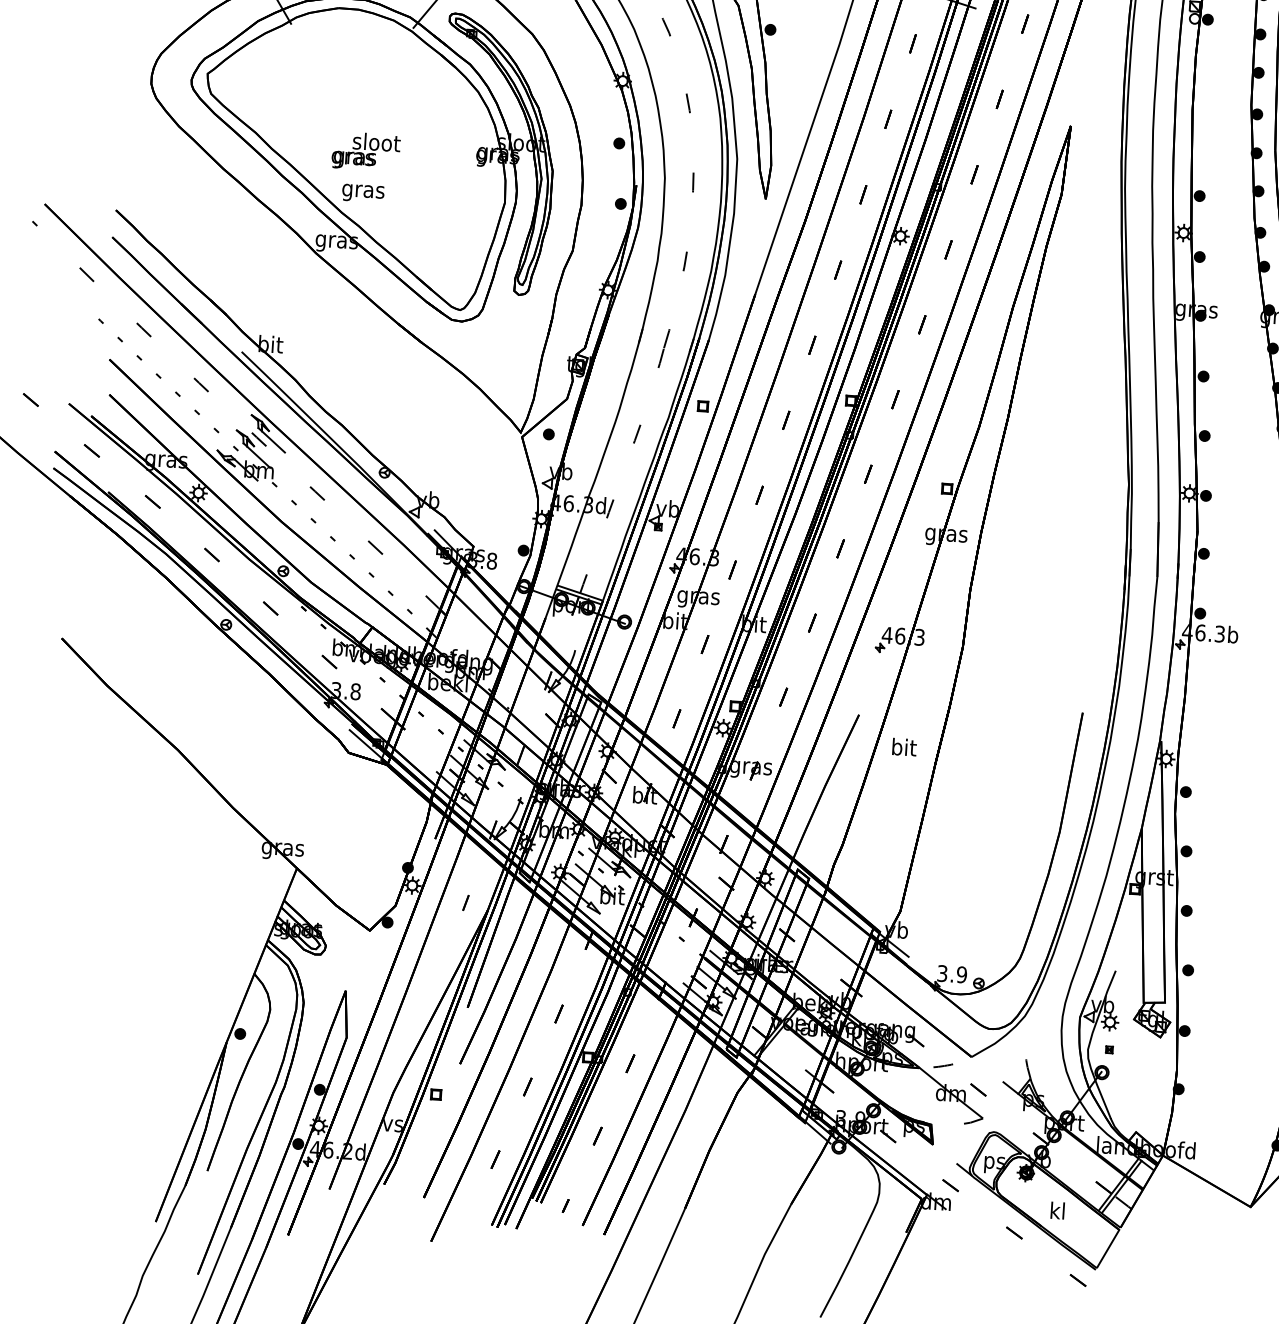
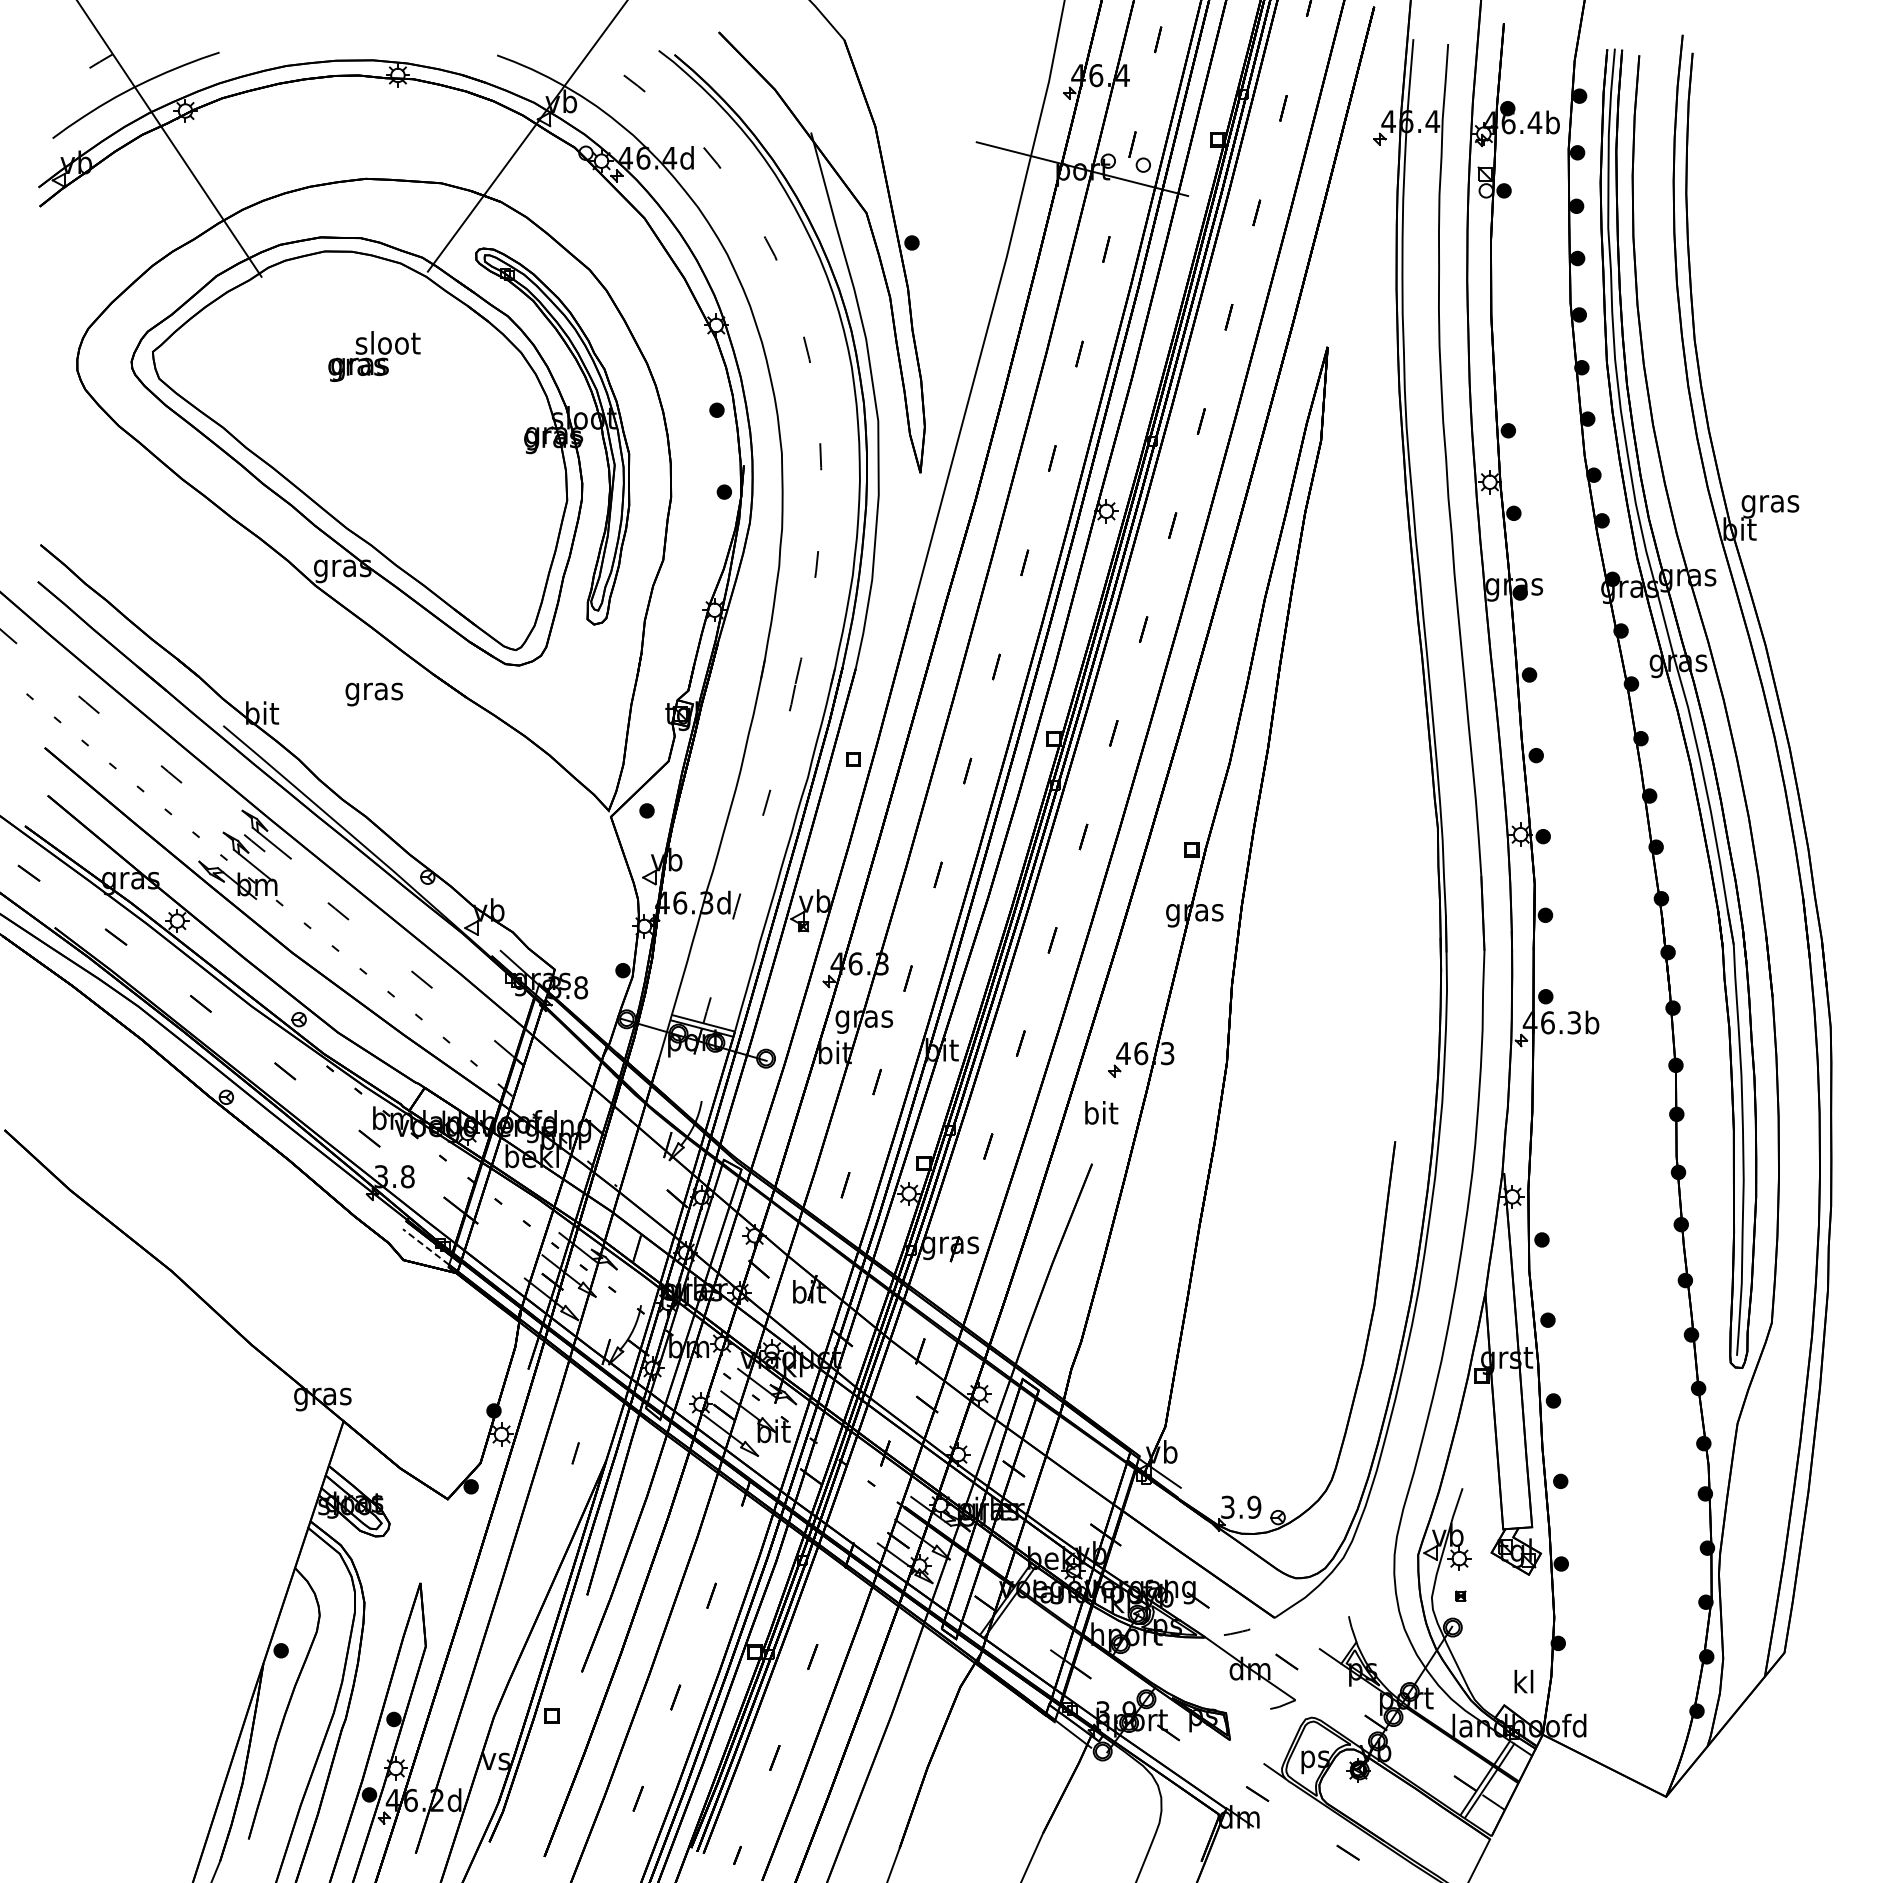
text: (366, 151) -> (374, 356), moved
text: (362, 193) -> (373, 694), moved
line: (365, 743) -> (425, 1246), solid -> dashed
text: (904, 747) -> (1101, 1112), moved
text: (1057, 1210) -> (1523, 1681), moved

